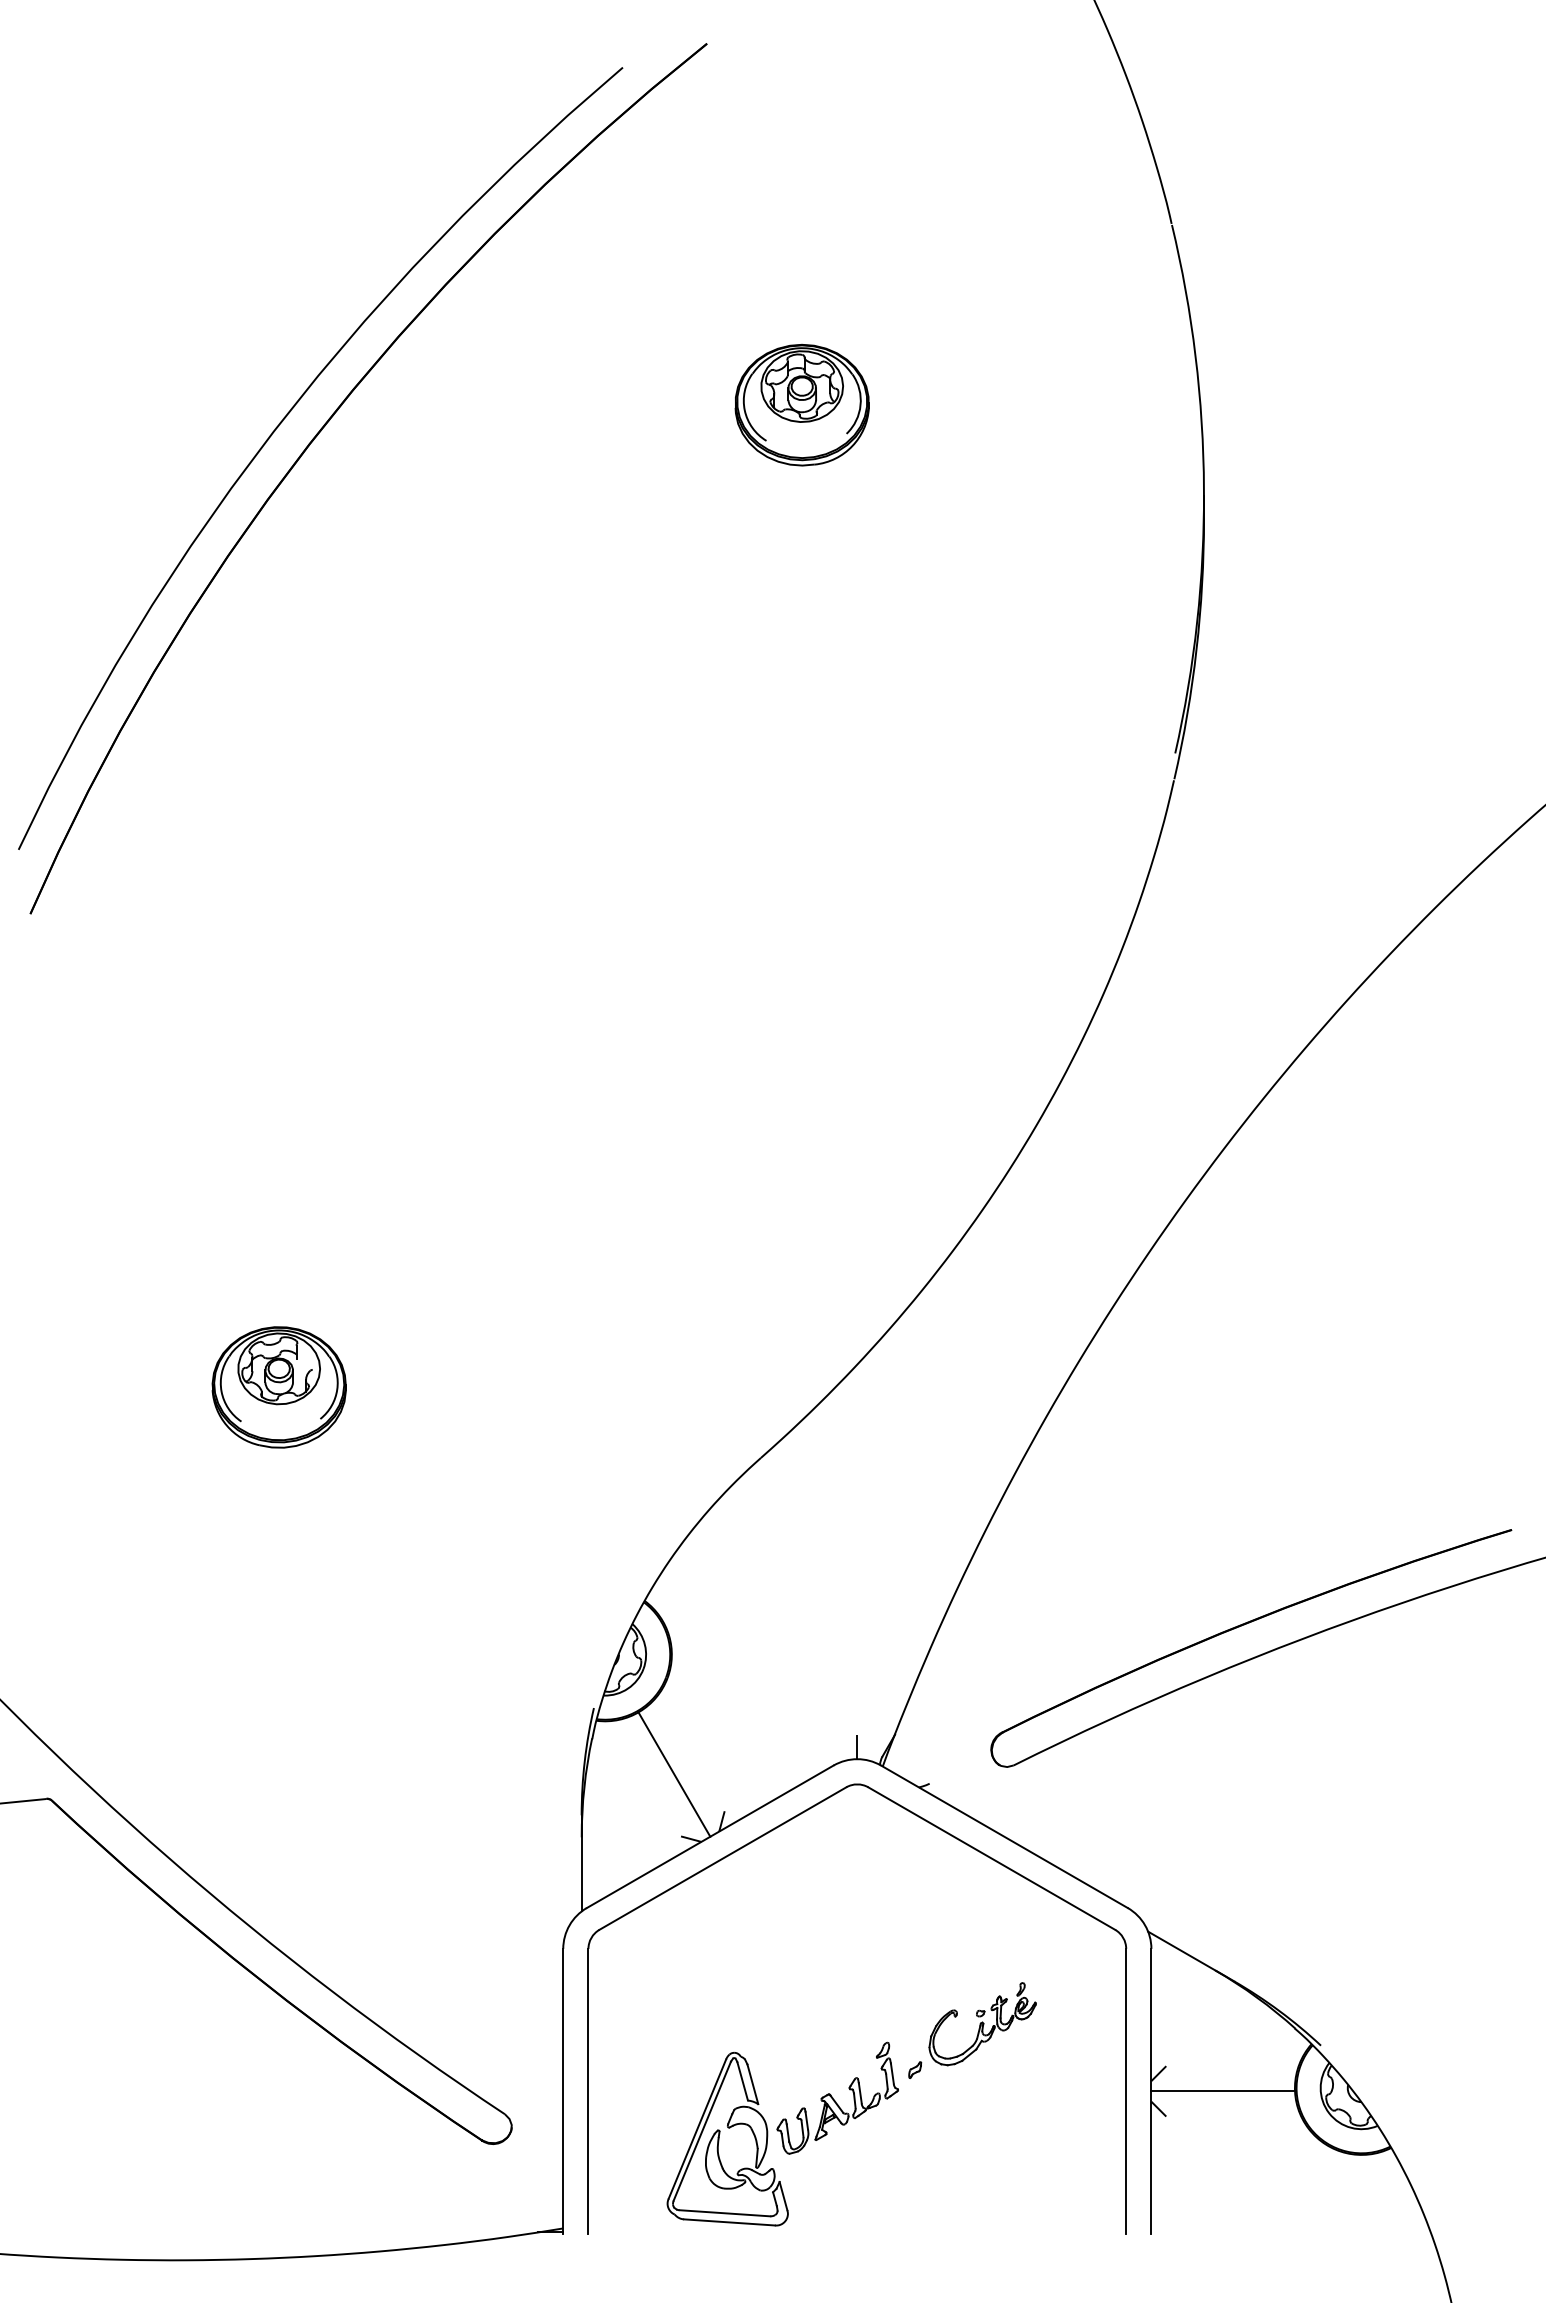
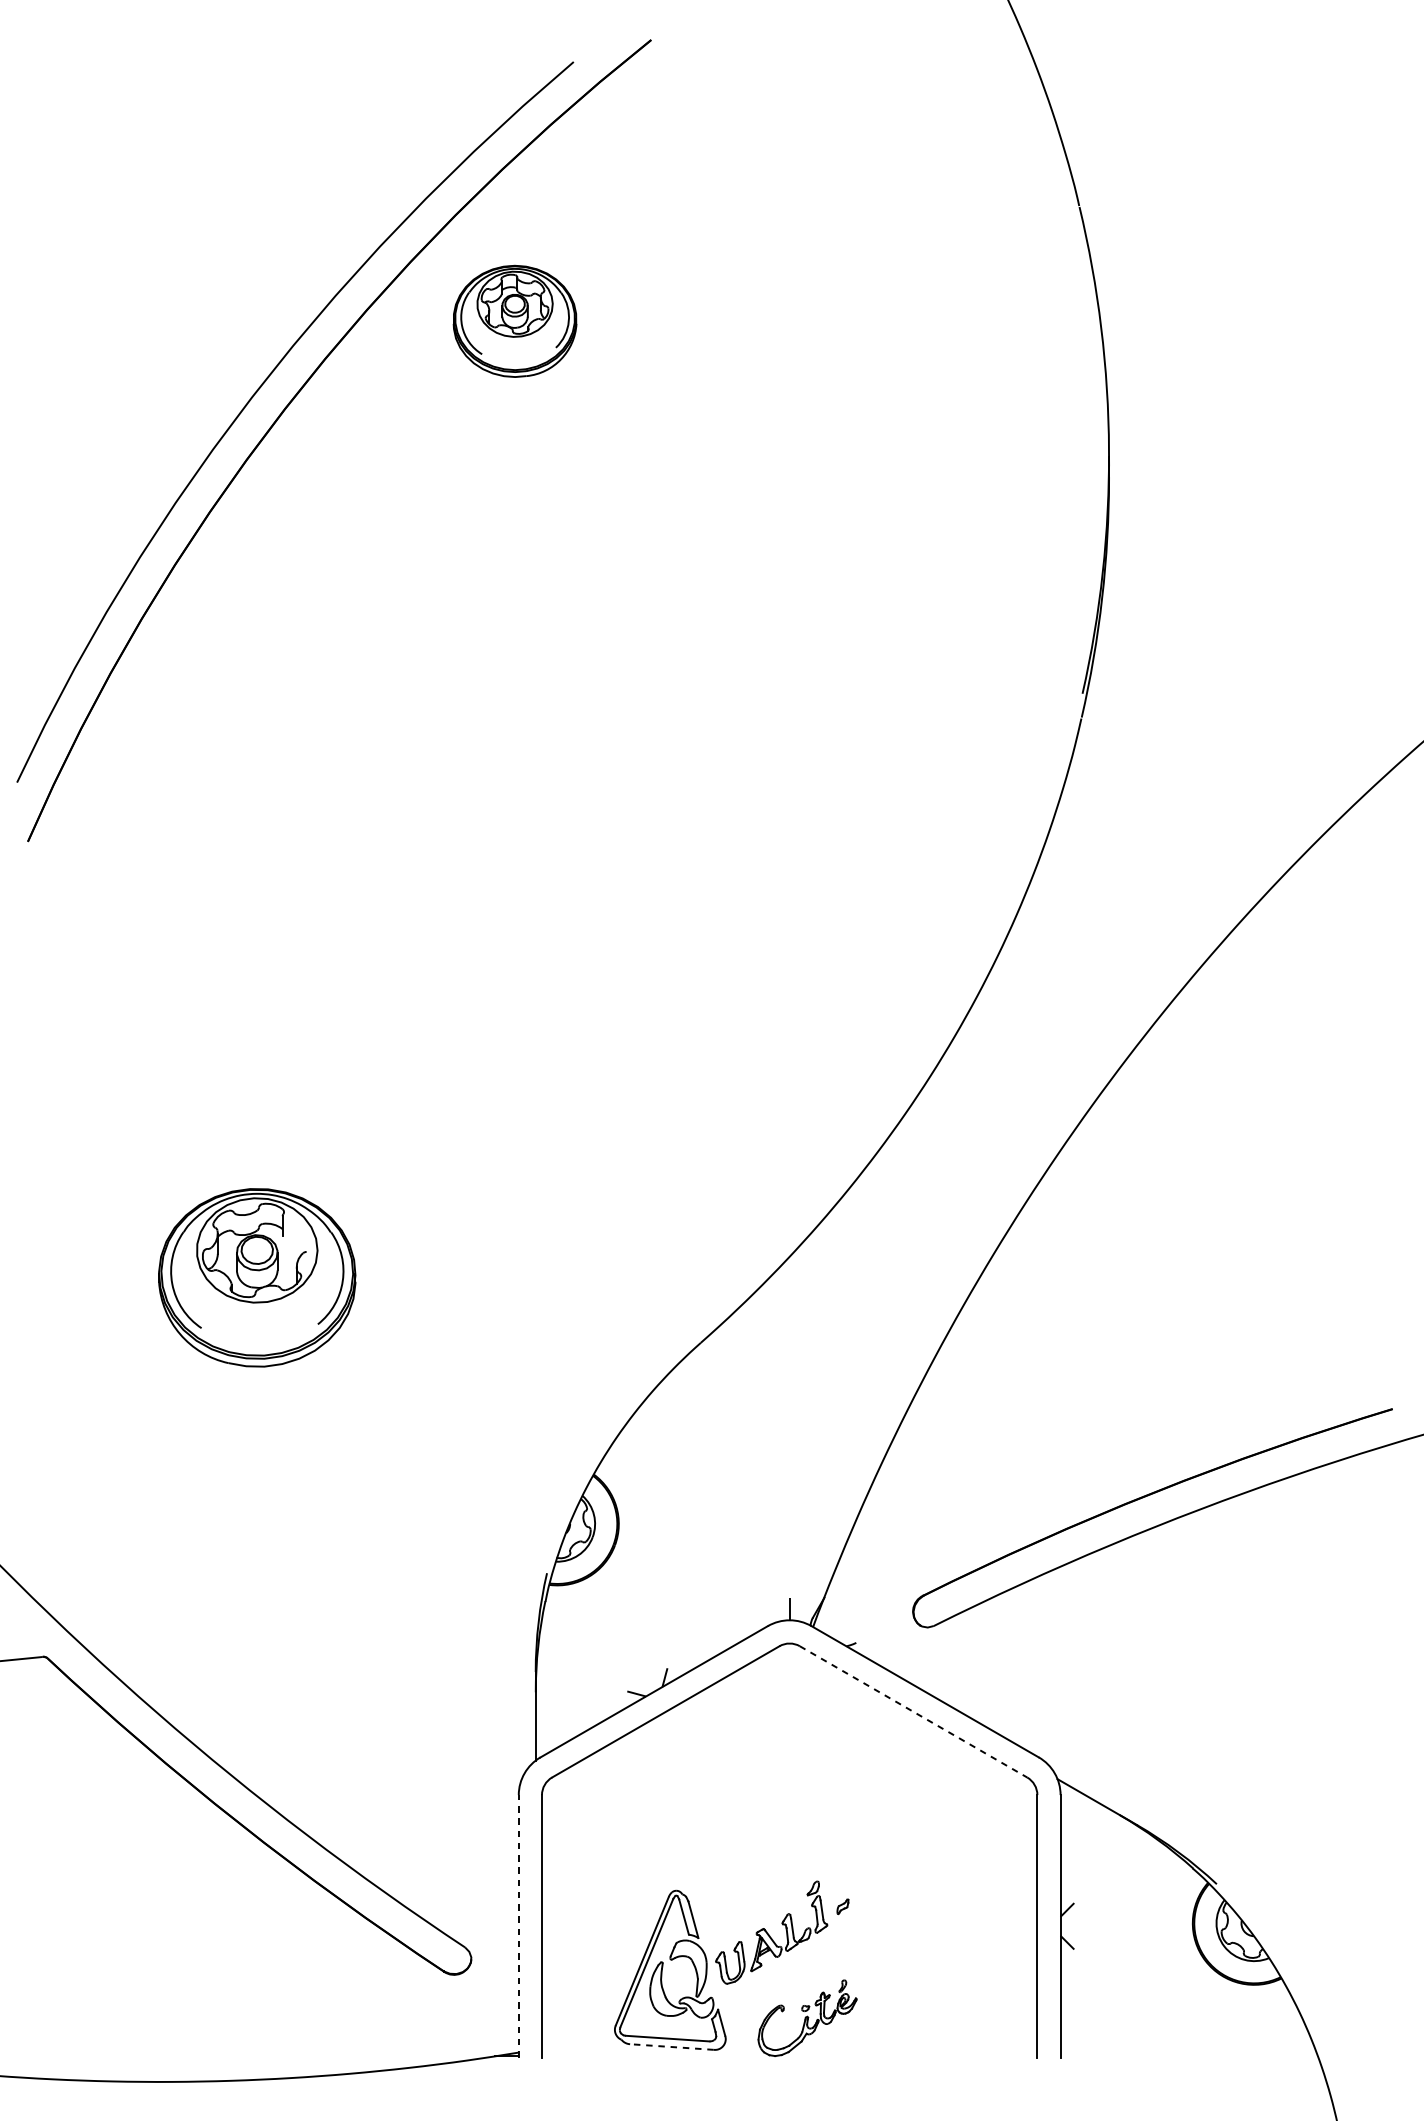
part: (801, 404) -> (514, 320), moved
part: (278, 1387) -> (256, 1277), size x1.6
line: (674, 1774) -> (621, 1634), removed
line: (992, 1858) -> (914, 1711), solid -> dashed
part: (982, 2024) -> (807, 2018), moved
line: (563, 2091) -> (519, 1926), solid -> dashed
line: (1223, 2091) -> (1127, 1926), removed
line: (728, 2222) -> (671, 2047), solid -> dashed

